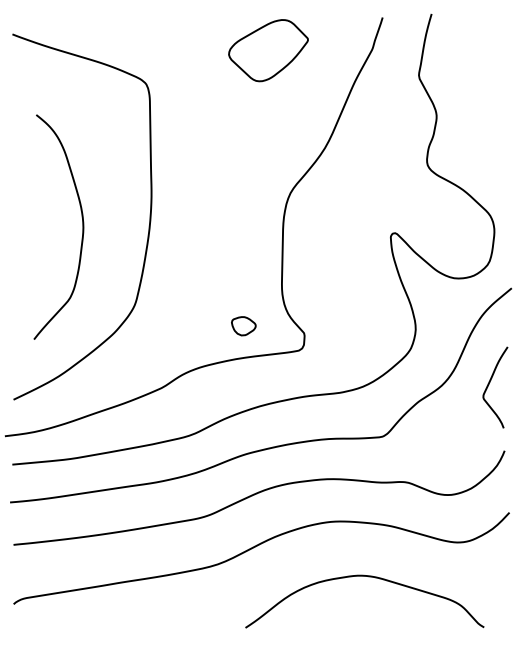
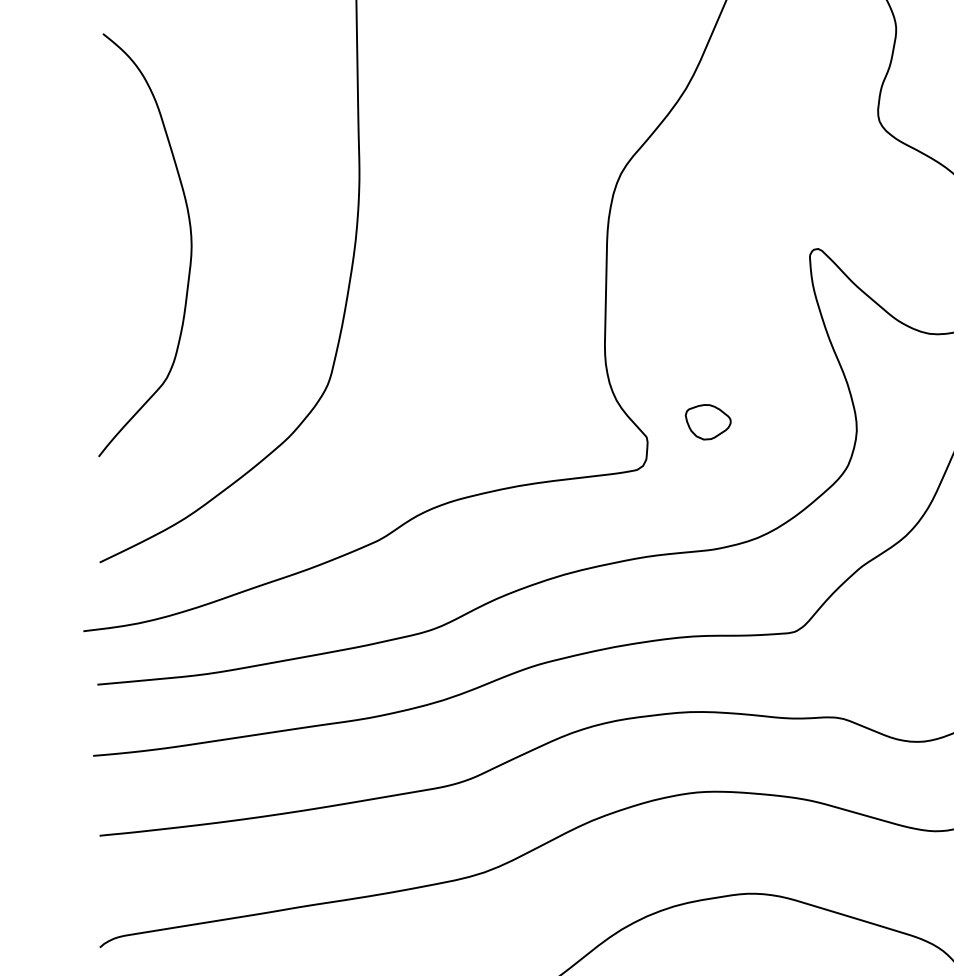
curve: (82, 226) -> (189, 243), moved
part: (243, 326) -> (707, 422), moved

